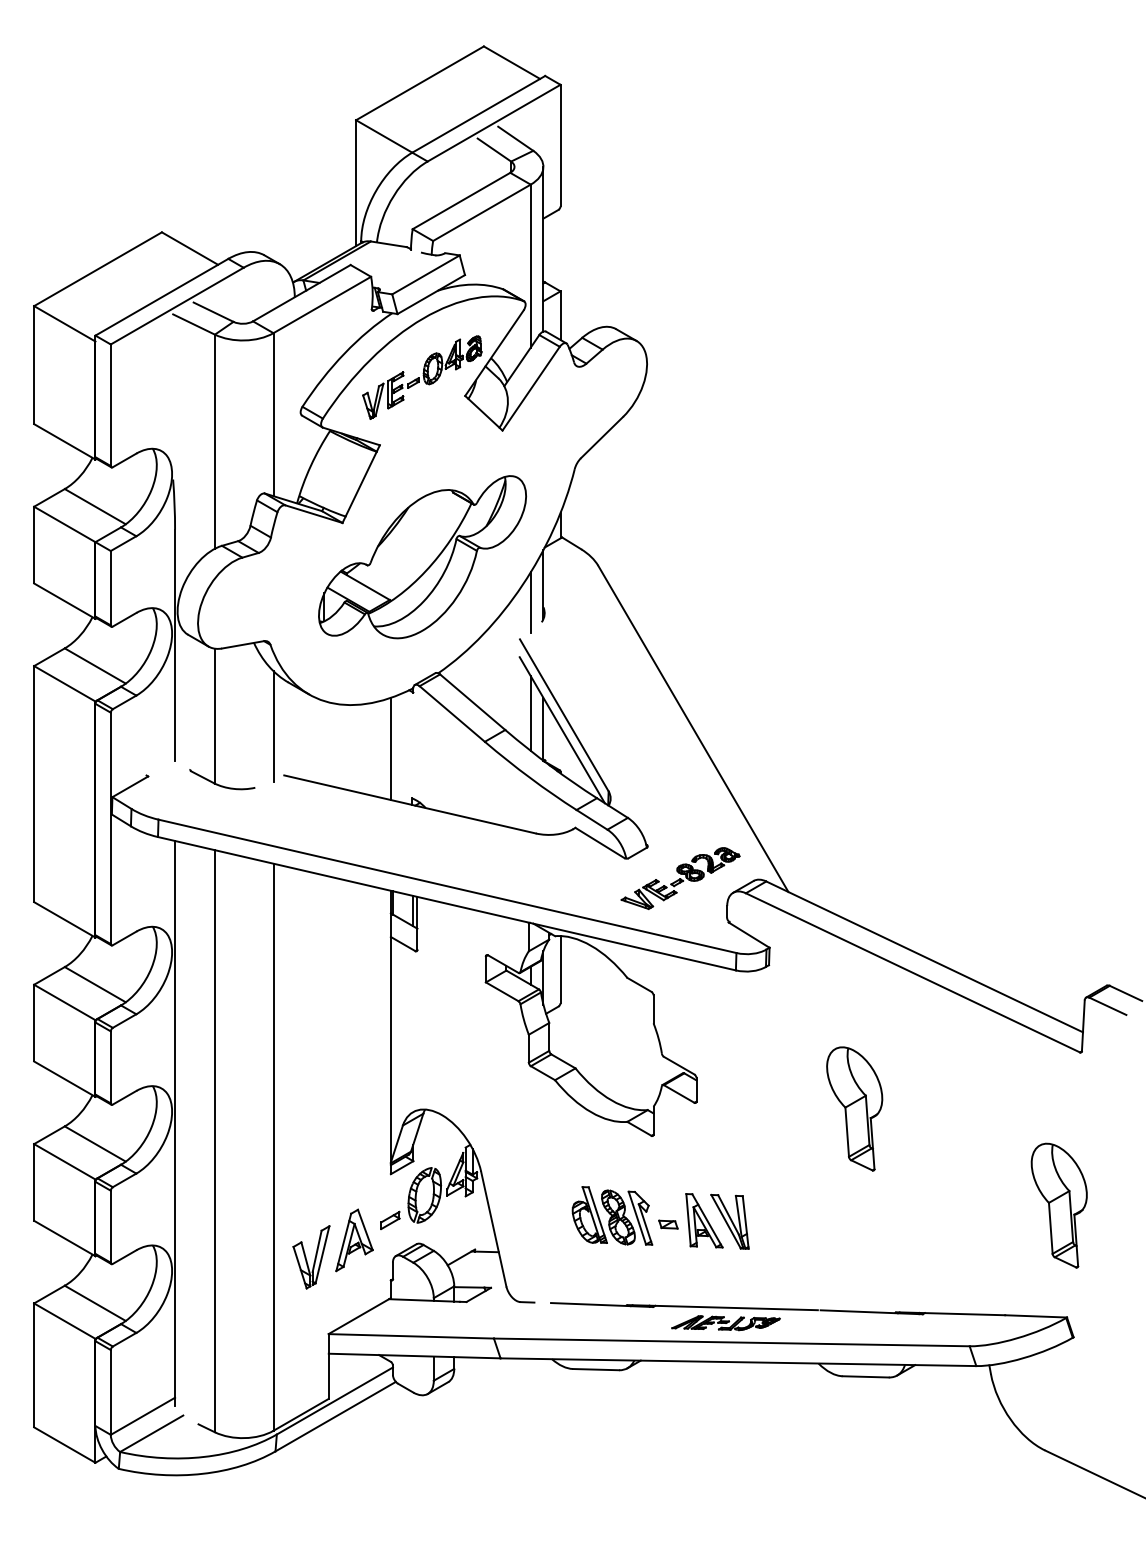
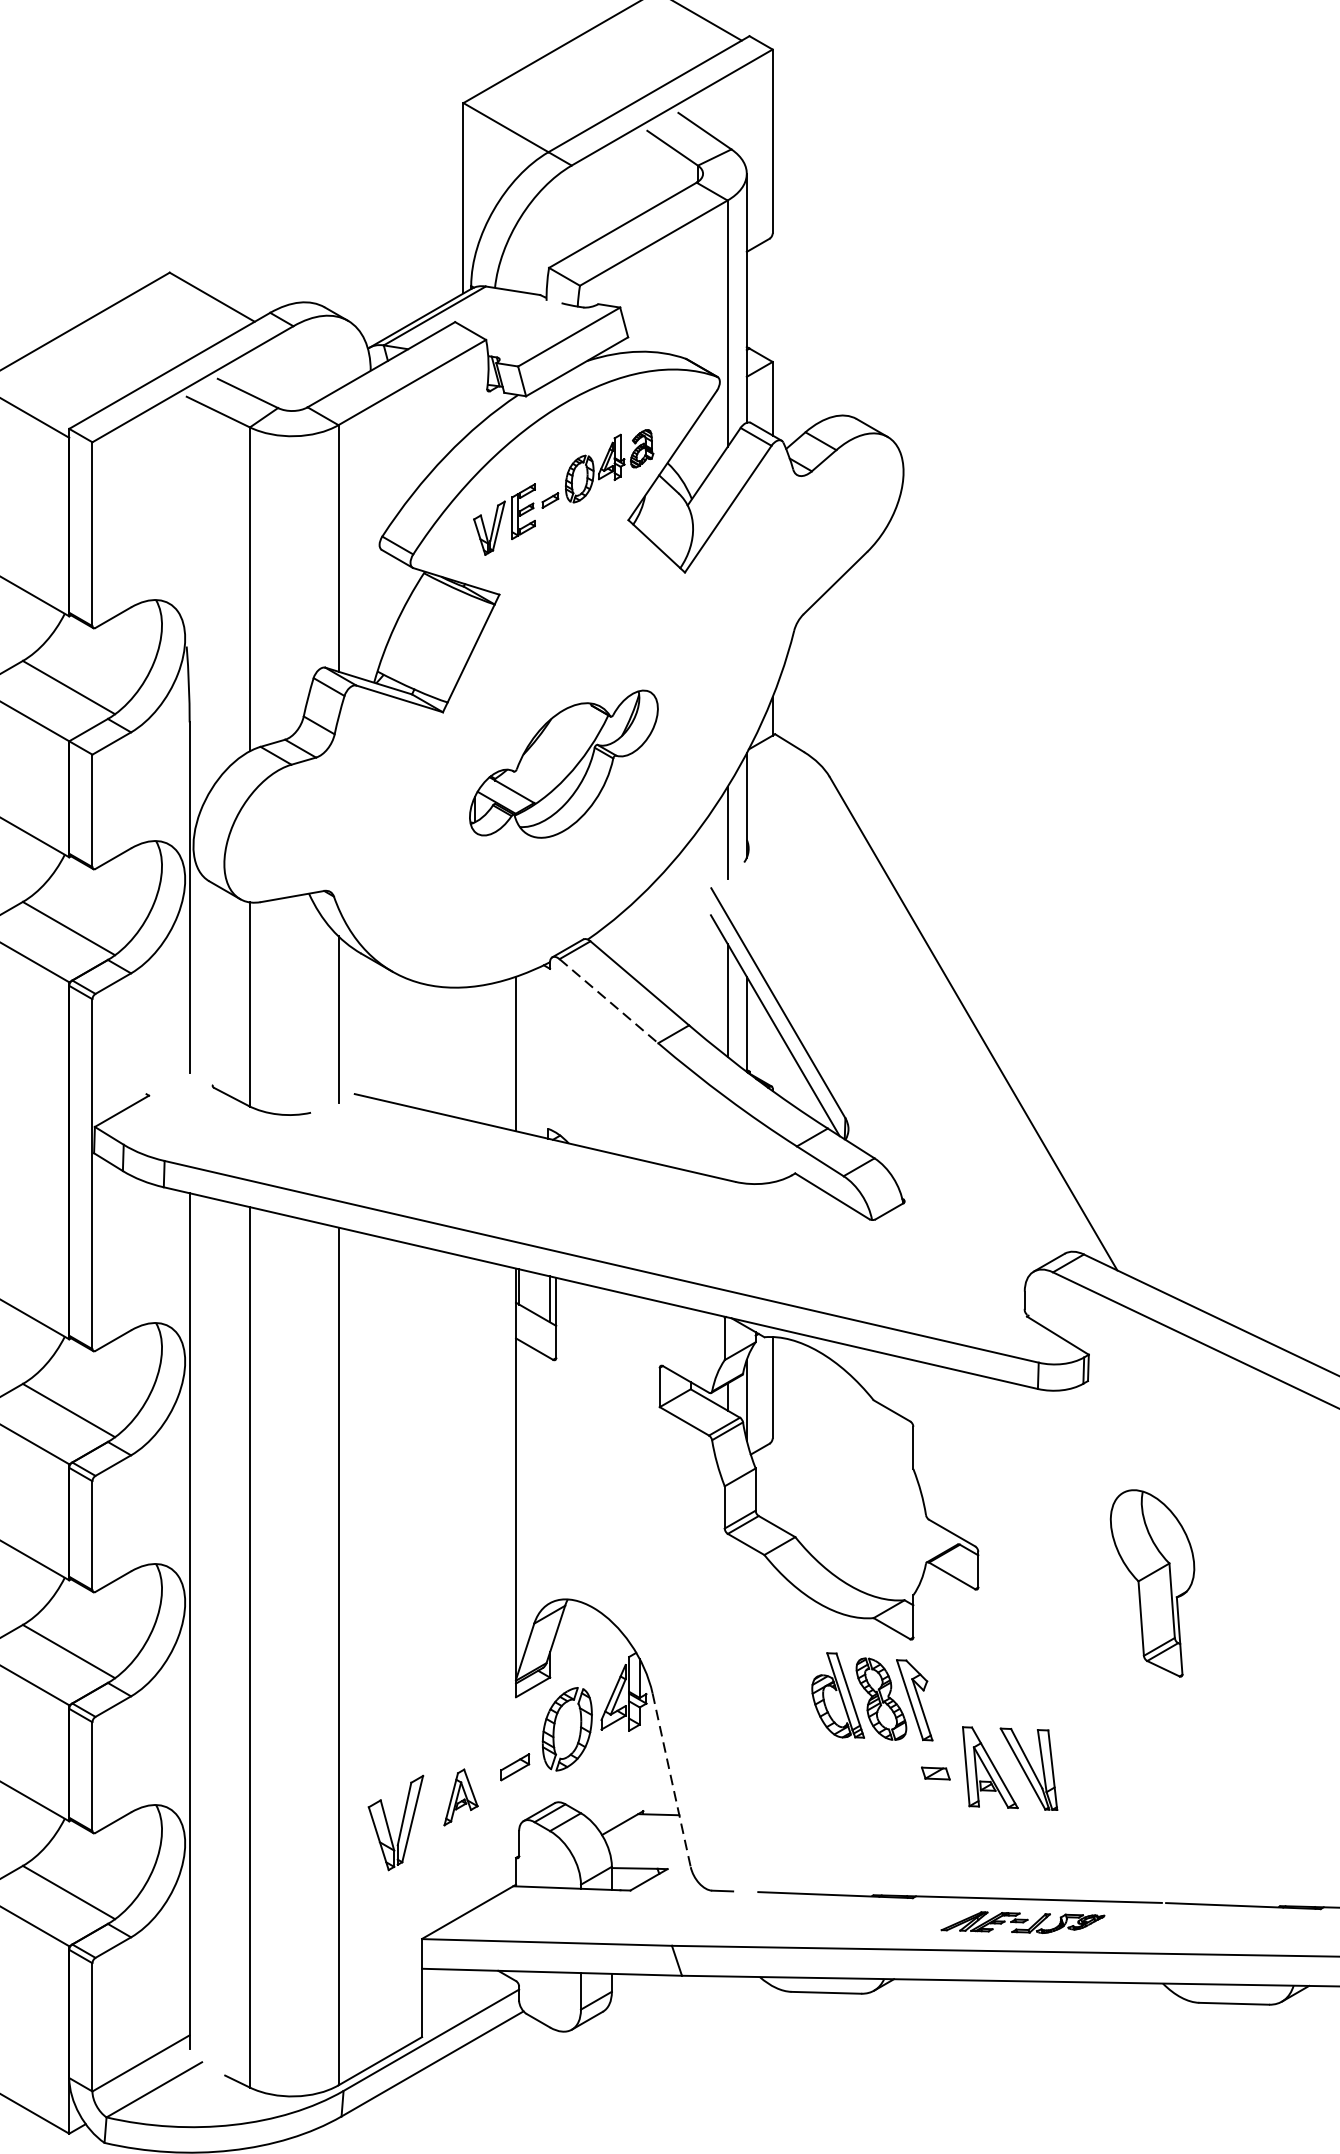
part: (422, 557) -> (563, 764), size x0.6
line: (452, 714) -> (609, 1001), solid -> dashed
part: (680, 878) -> (954, 1249), removed
part: (854, 1108) -> (1152, 1582), moved
part: (612, 1215) -> (872, 1696), moved
line: (493, 1229) -> (671, 1780), solid -> dashed
part: (354, 1240) -> (461, 1797), size x0.6

